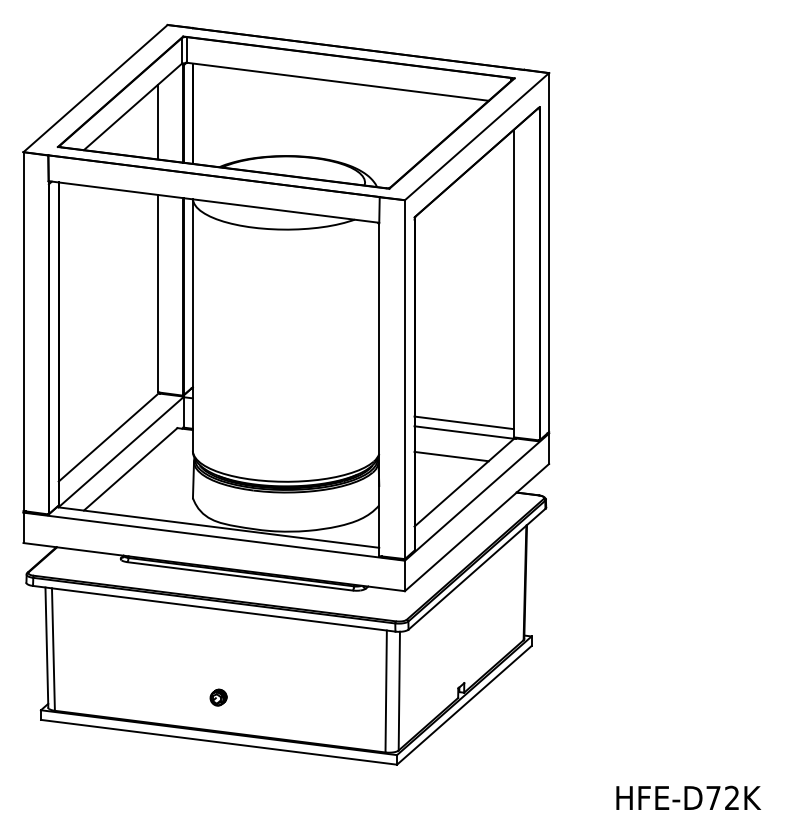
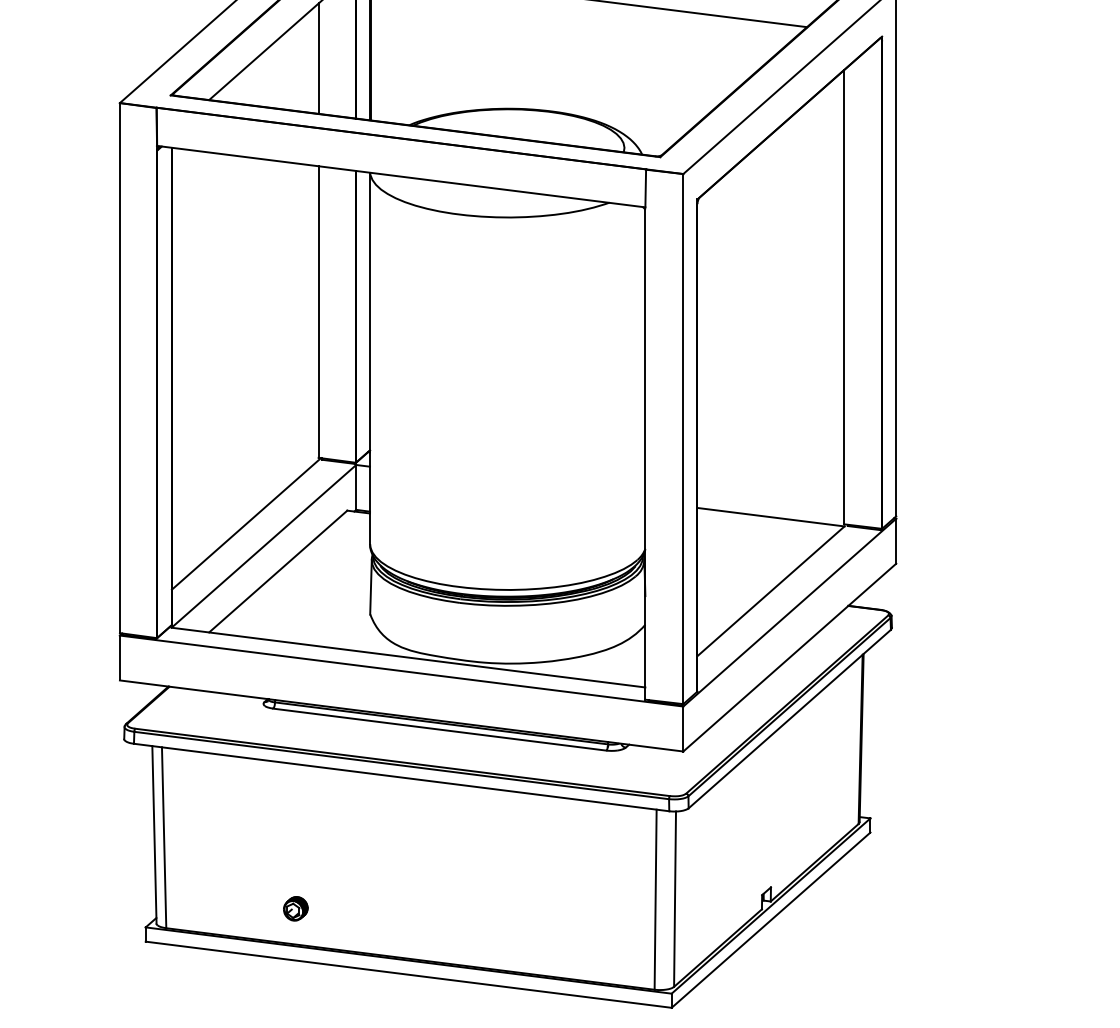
line: (463, 422) -> (769, 502), removed
line: (451, 456) -> (752, 552), removed
part: (218, 697) -> (295, 908), moved

